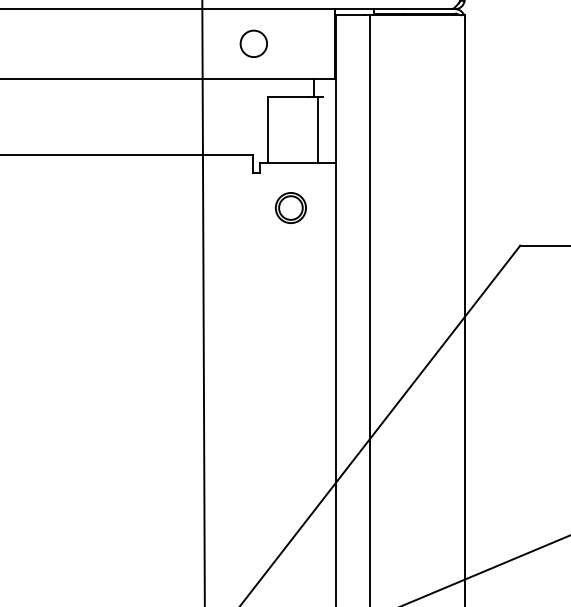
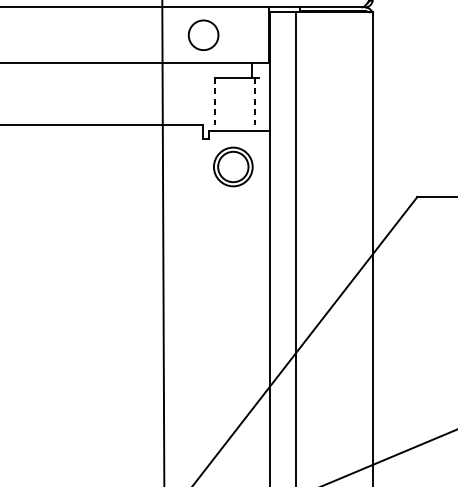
circle: (253, 43) -> (203, 35), size x1.4
line: (268, 129) -> (215, 103), solid -> dashed
line: (317, 129) -> (254, 103), solid -> dashed
part: (290, 207) -> (233, 166), size x1.6

